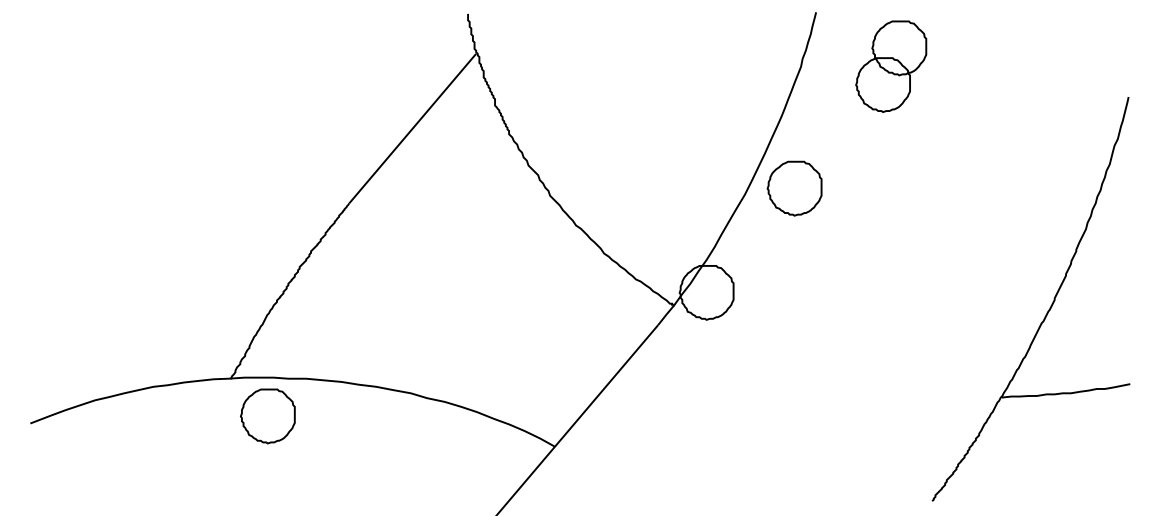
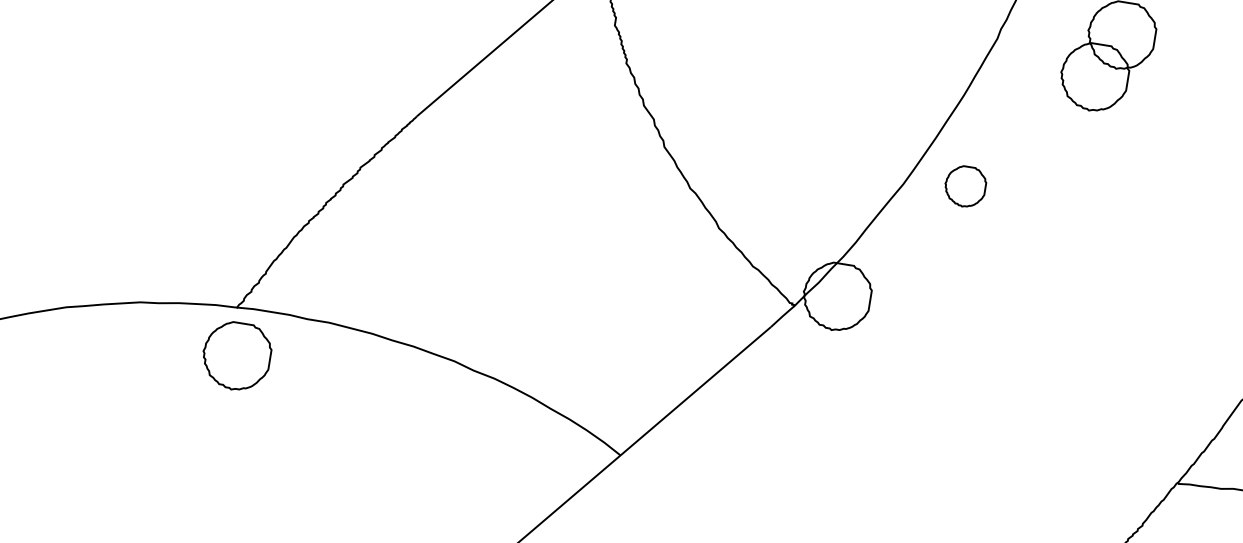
part: (794, 188) -> (965, 186), size x0.6
part: (267, 416) -> (236, 356), moved

